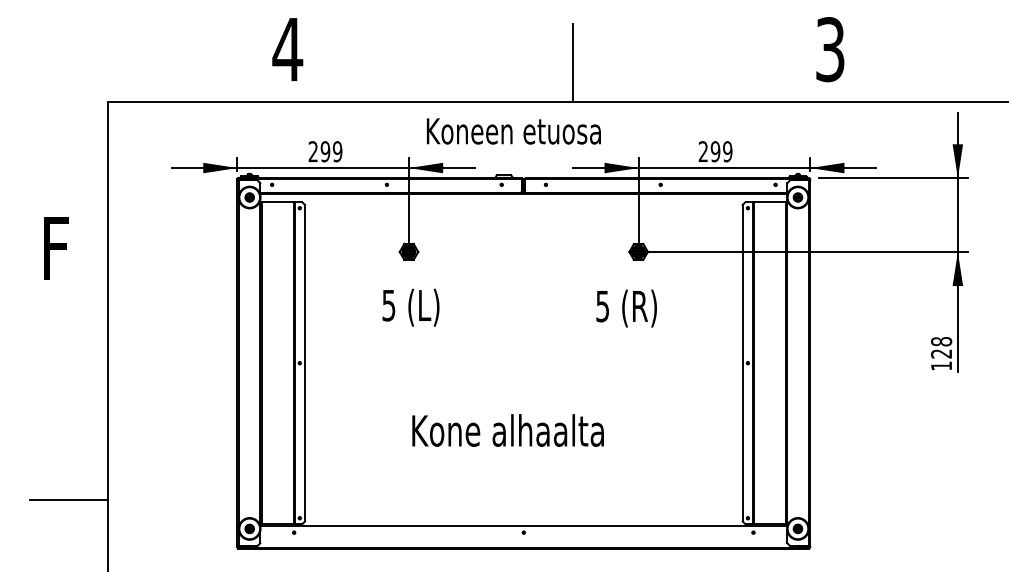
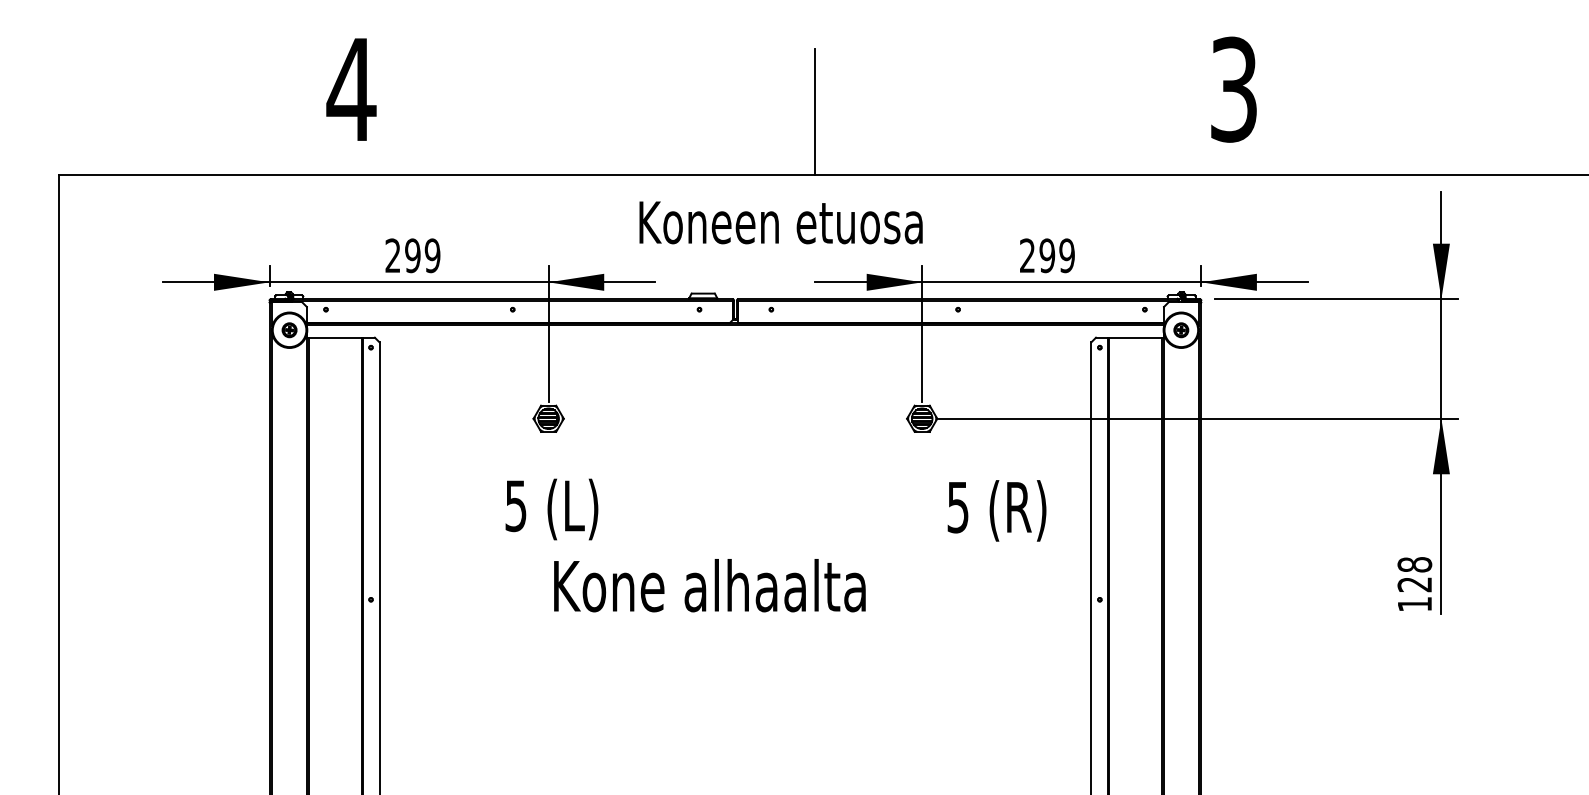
text: (513, 131) -> (780, 222), moved
text: (626, 308) -> (996, 510), moved
text: (507, 430) -> (708, 585), moved

